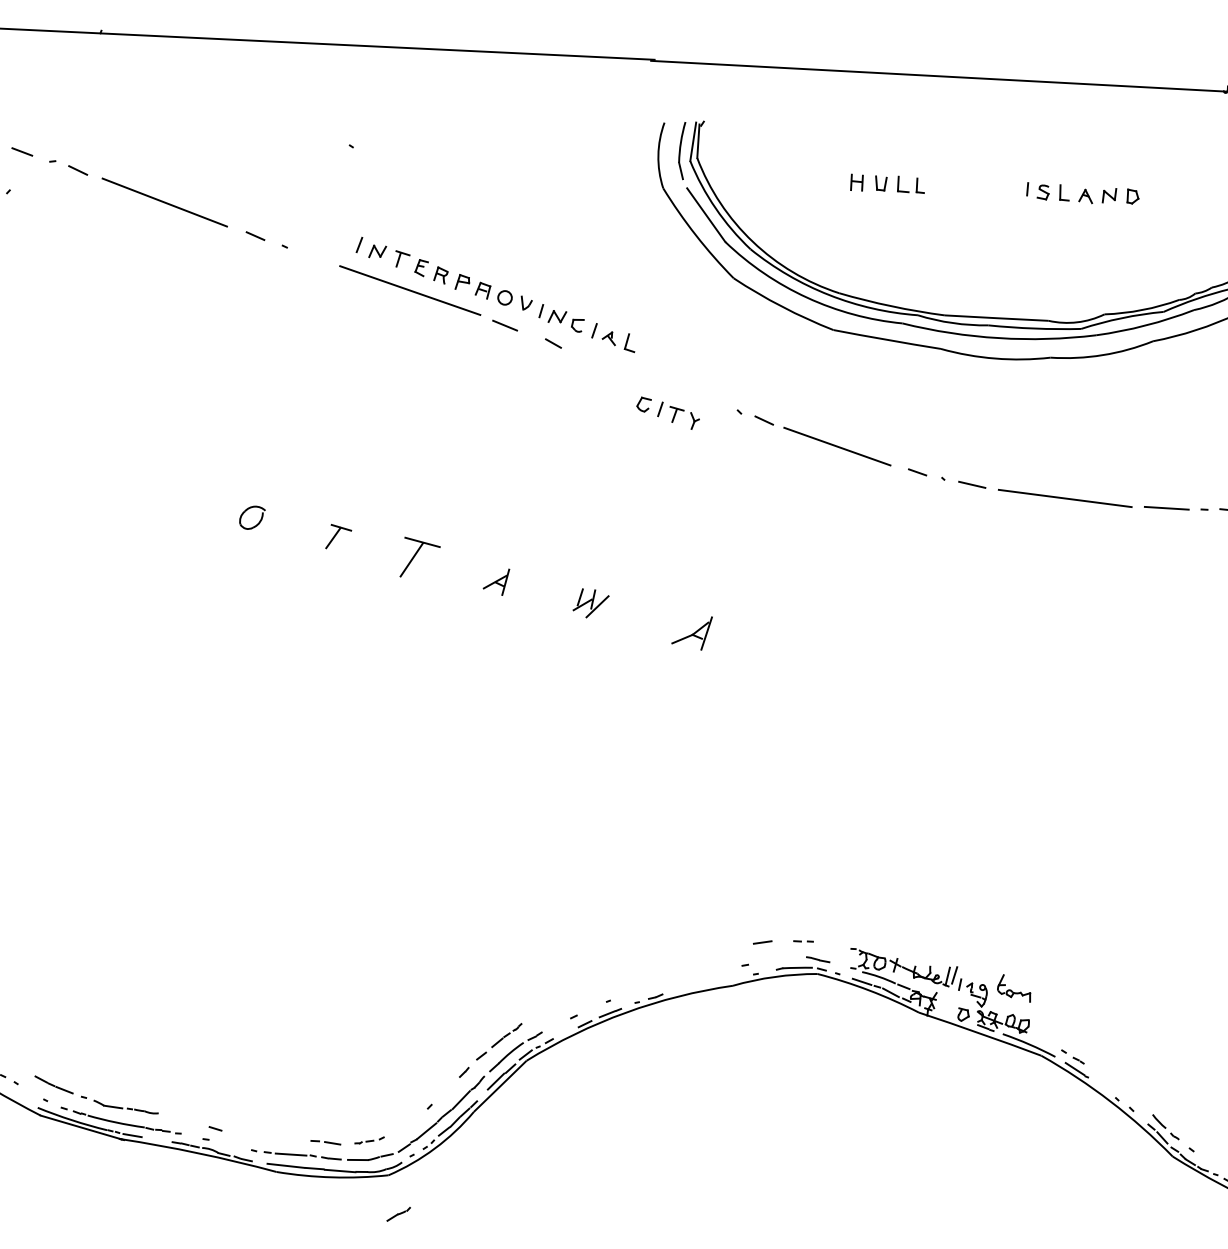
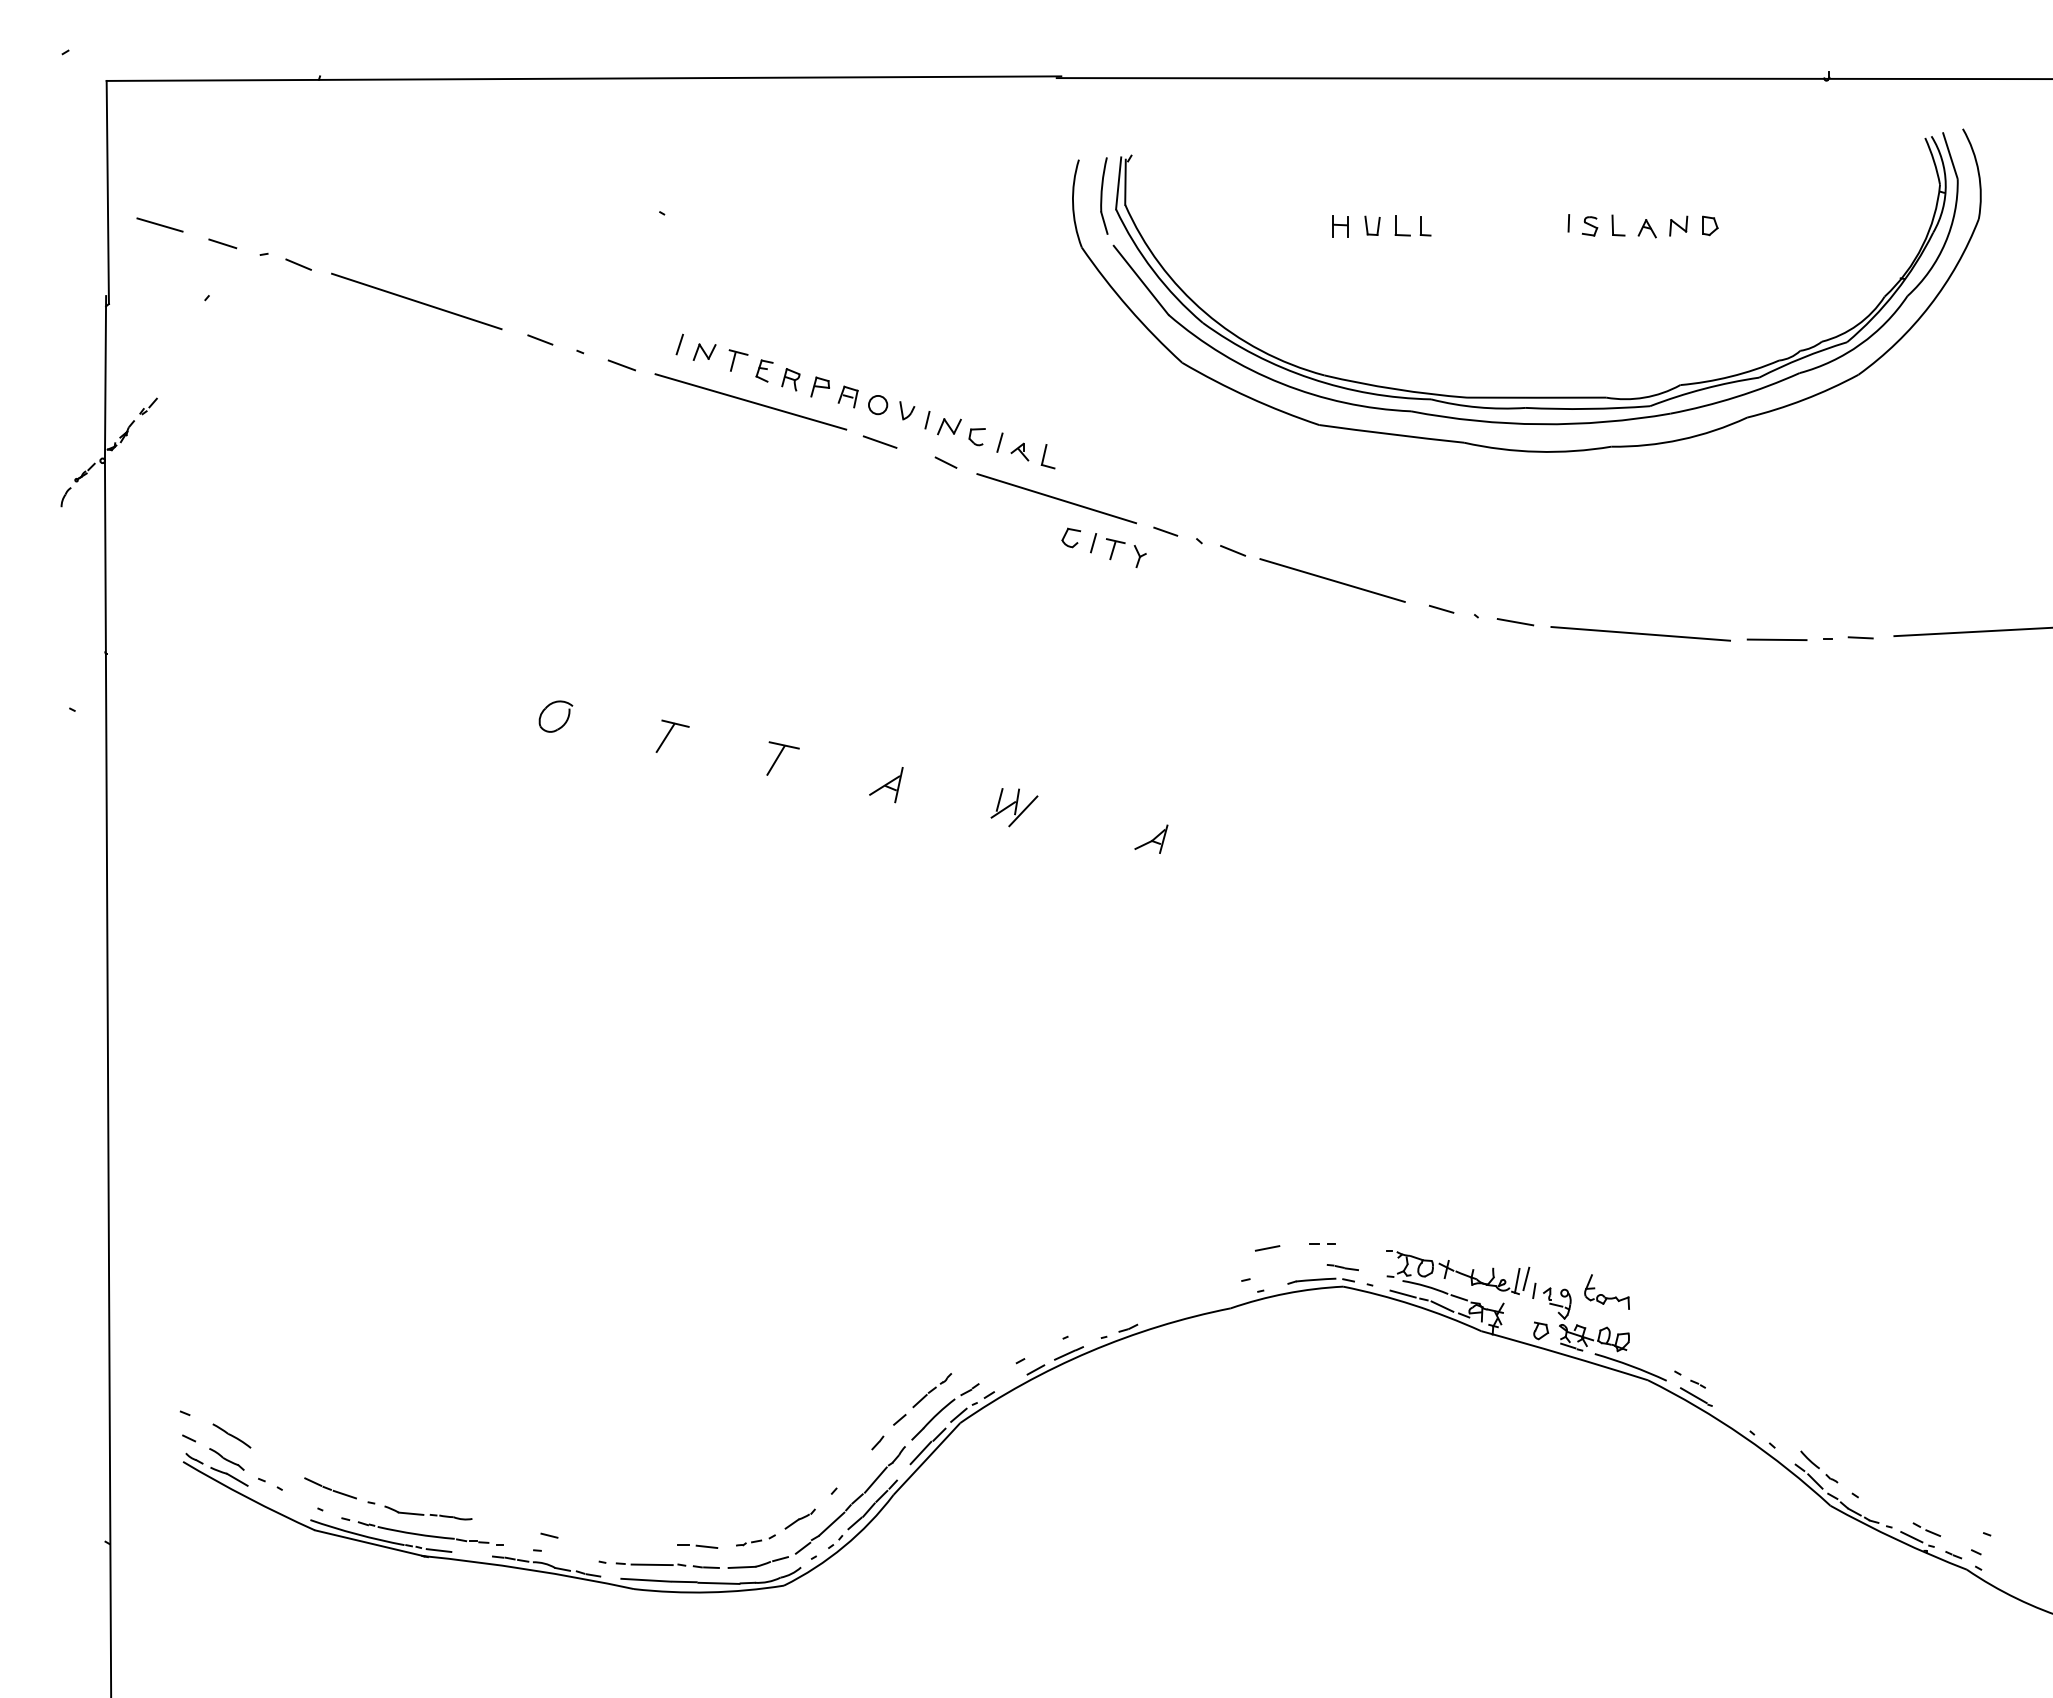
line: (315, 258) -> (621, 365), added
line: (634, 374) -> (1056, 498), added
line: (714, 403) -> (1165, 531), added
part: (419, 557) -> (782, 758), size x0.62
part: (692, 632) -> (1151, 838), size x0.62
part: (398, 1213) -> (799, 1518), moved

